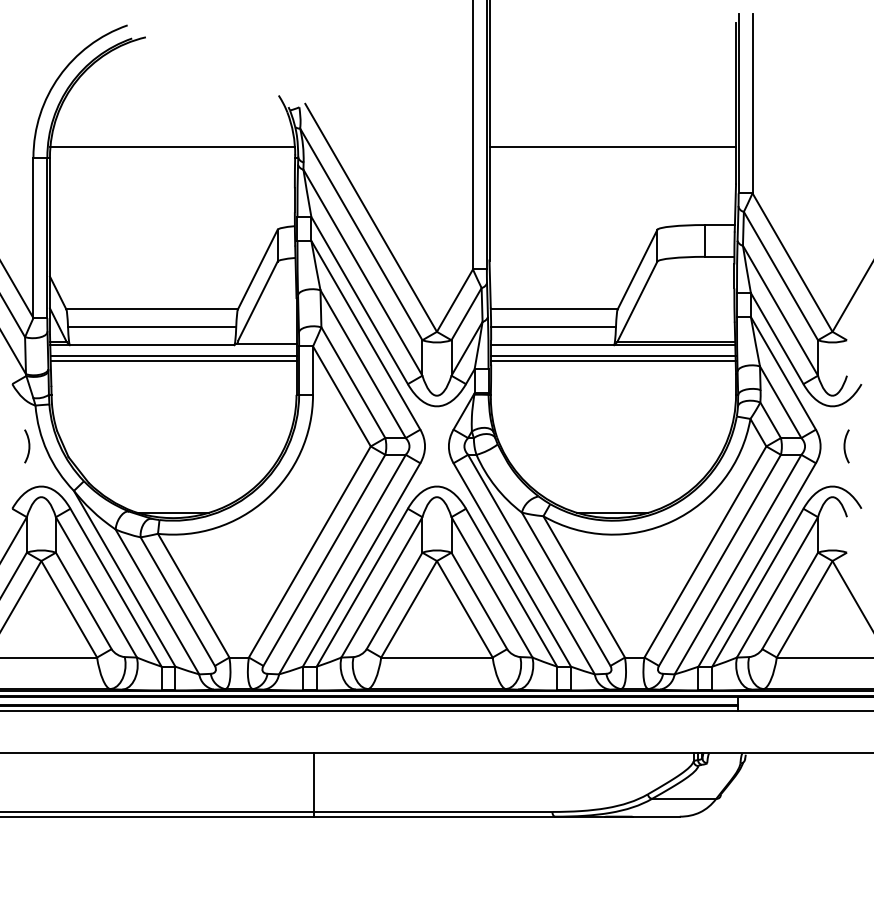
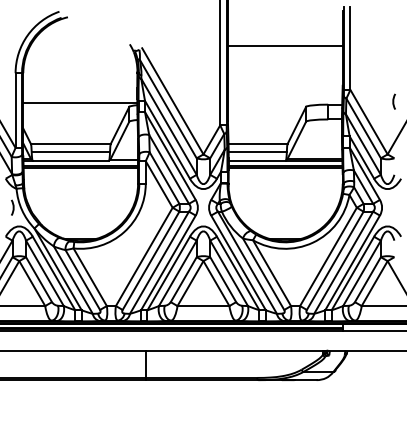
line: (172, 147) -> (80, 103), moved
line: (610, 147) -> (284, 46), moved
line: (845, 445) -> (393, 101), moved

